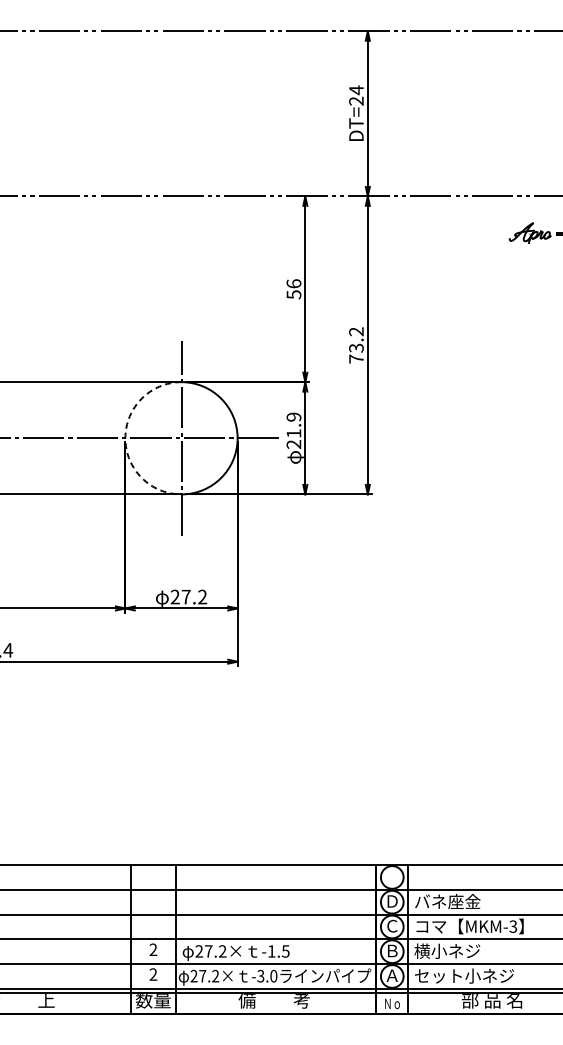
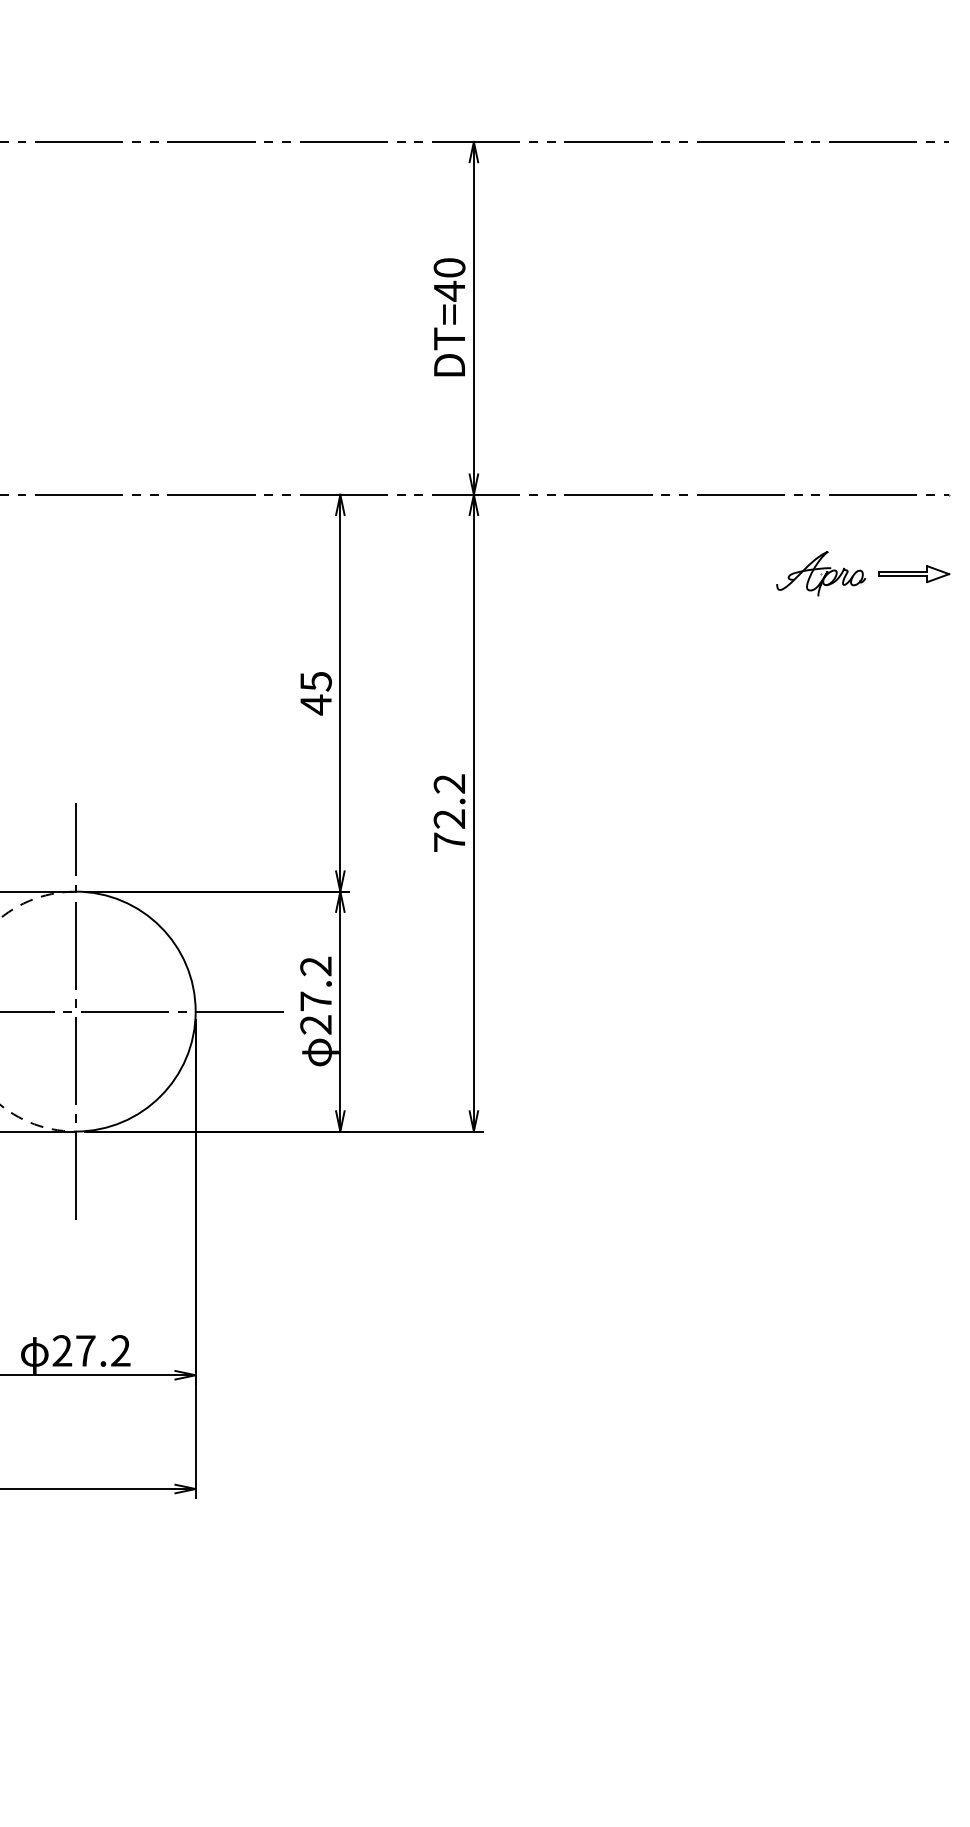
text: (356, 95) -> (449, 279), DT=24 -> DT=40
text: (293, 289) -> (315, 693), 56 -> 45
text: (356, 347) -> (449, 817), 73.2 -> 72.2
text: (293, 424) -> (315, 982), 21.9 -> 27.2

